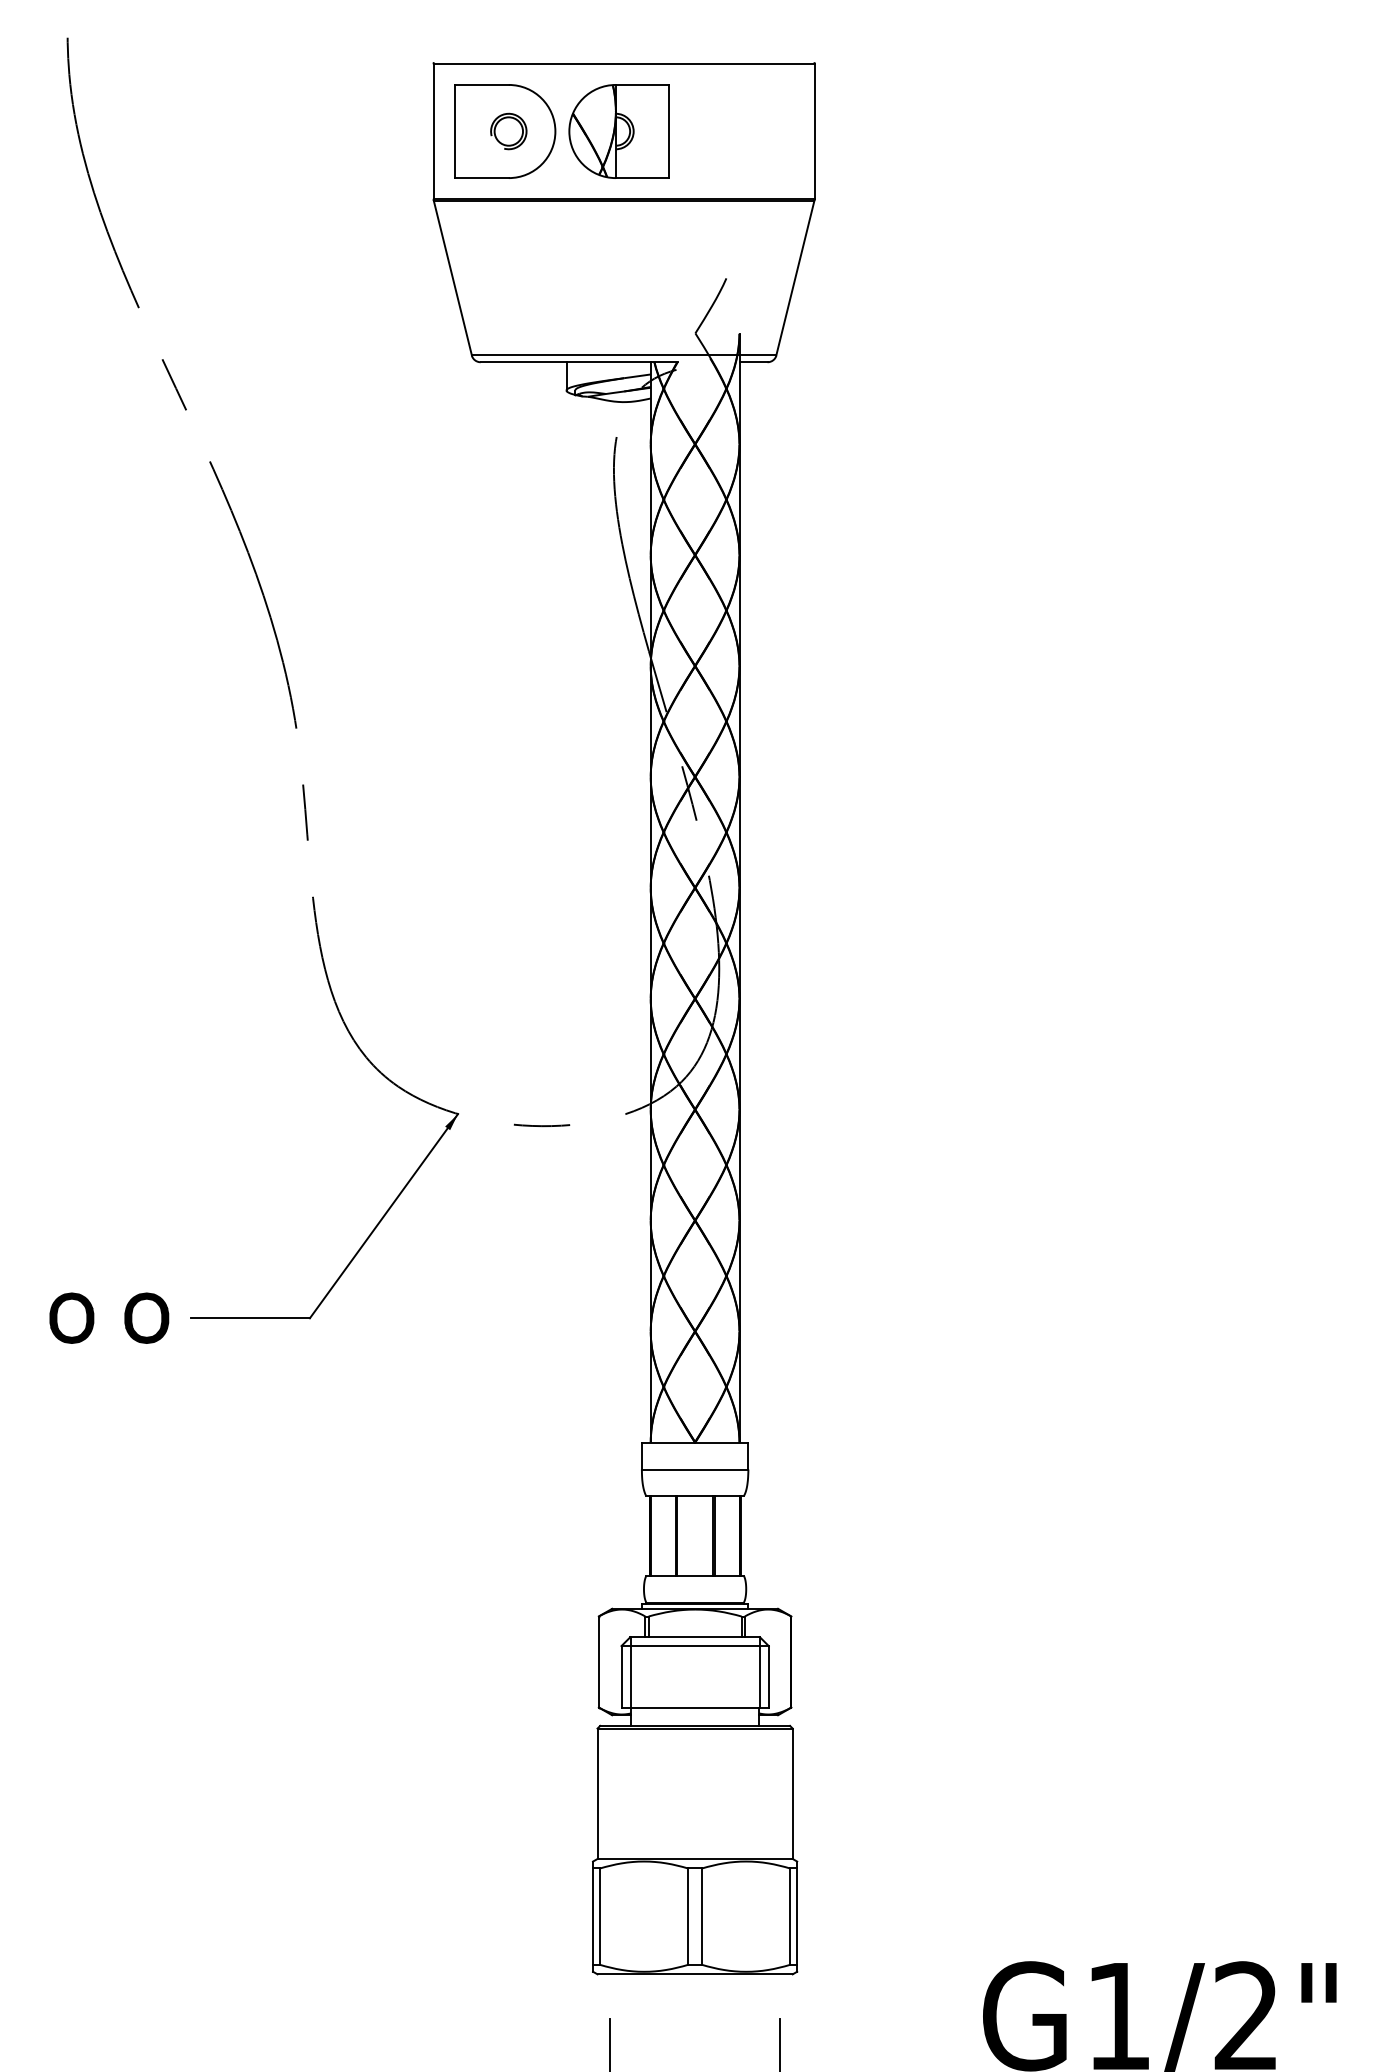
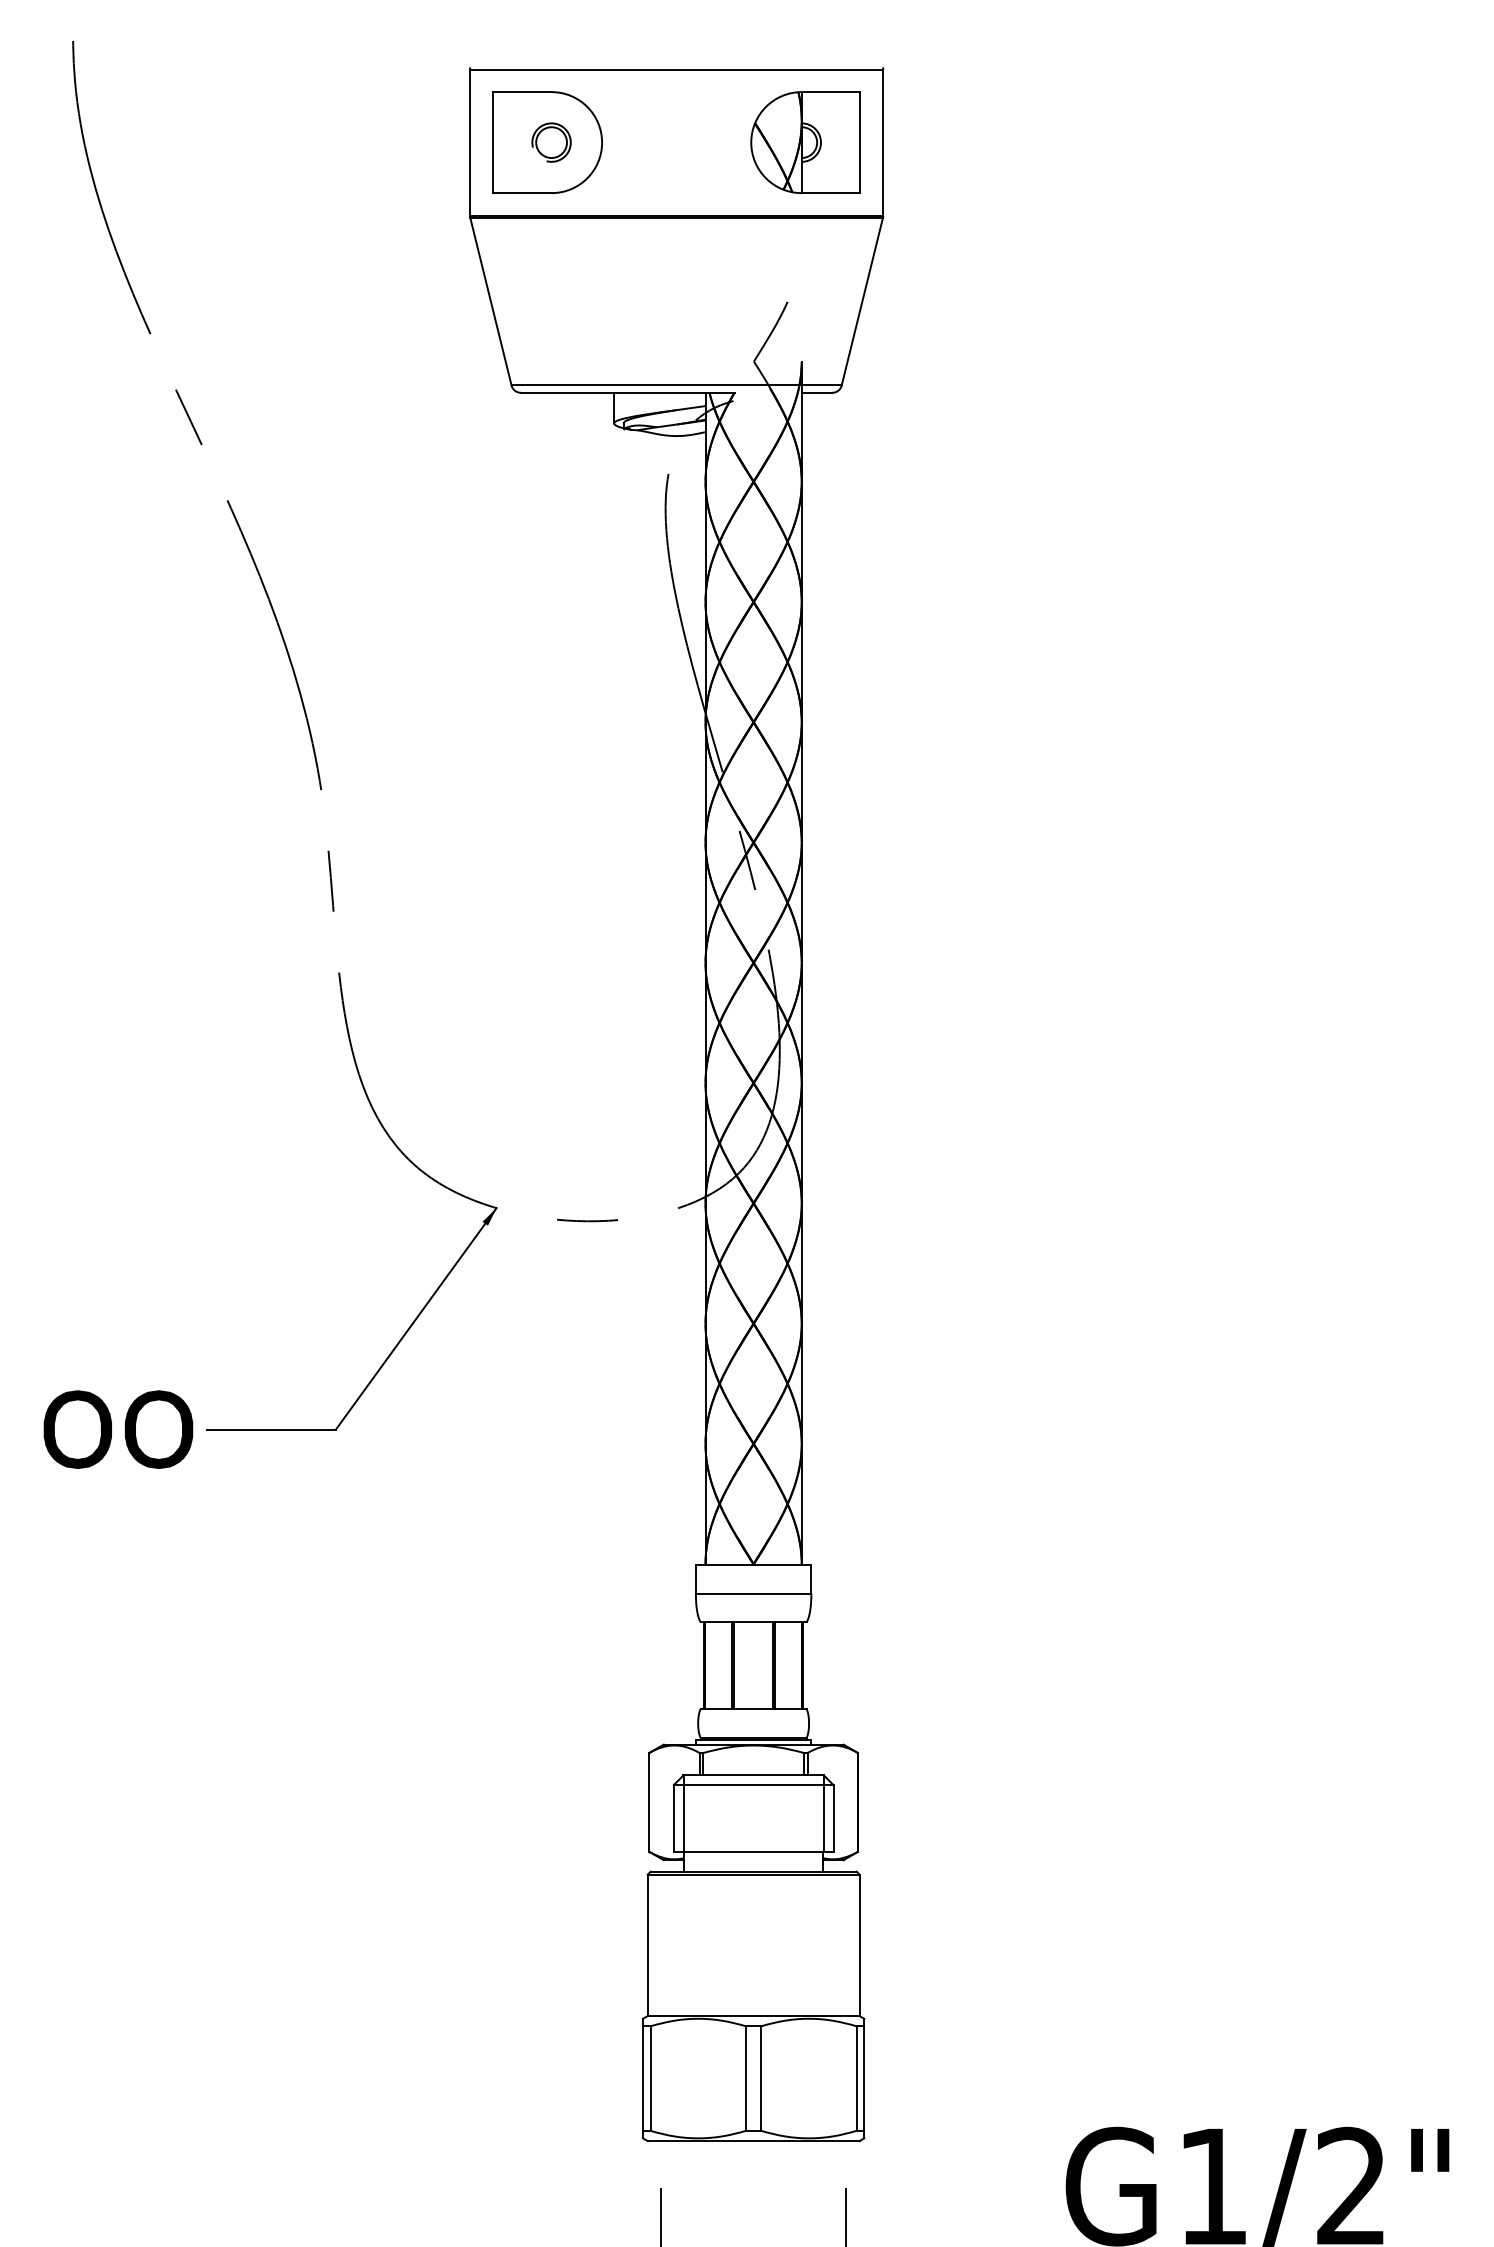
part: (619, 131) -> (805, 142), moved
part: (71, 1318) -> (77, 1429), size x1.43
part: (146, 1318) -> (158, 1429), size x1.43

